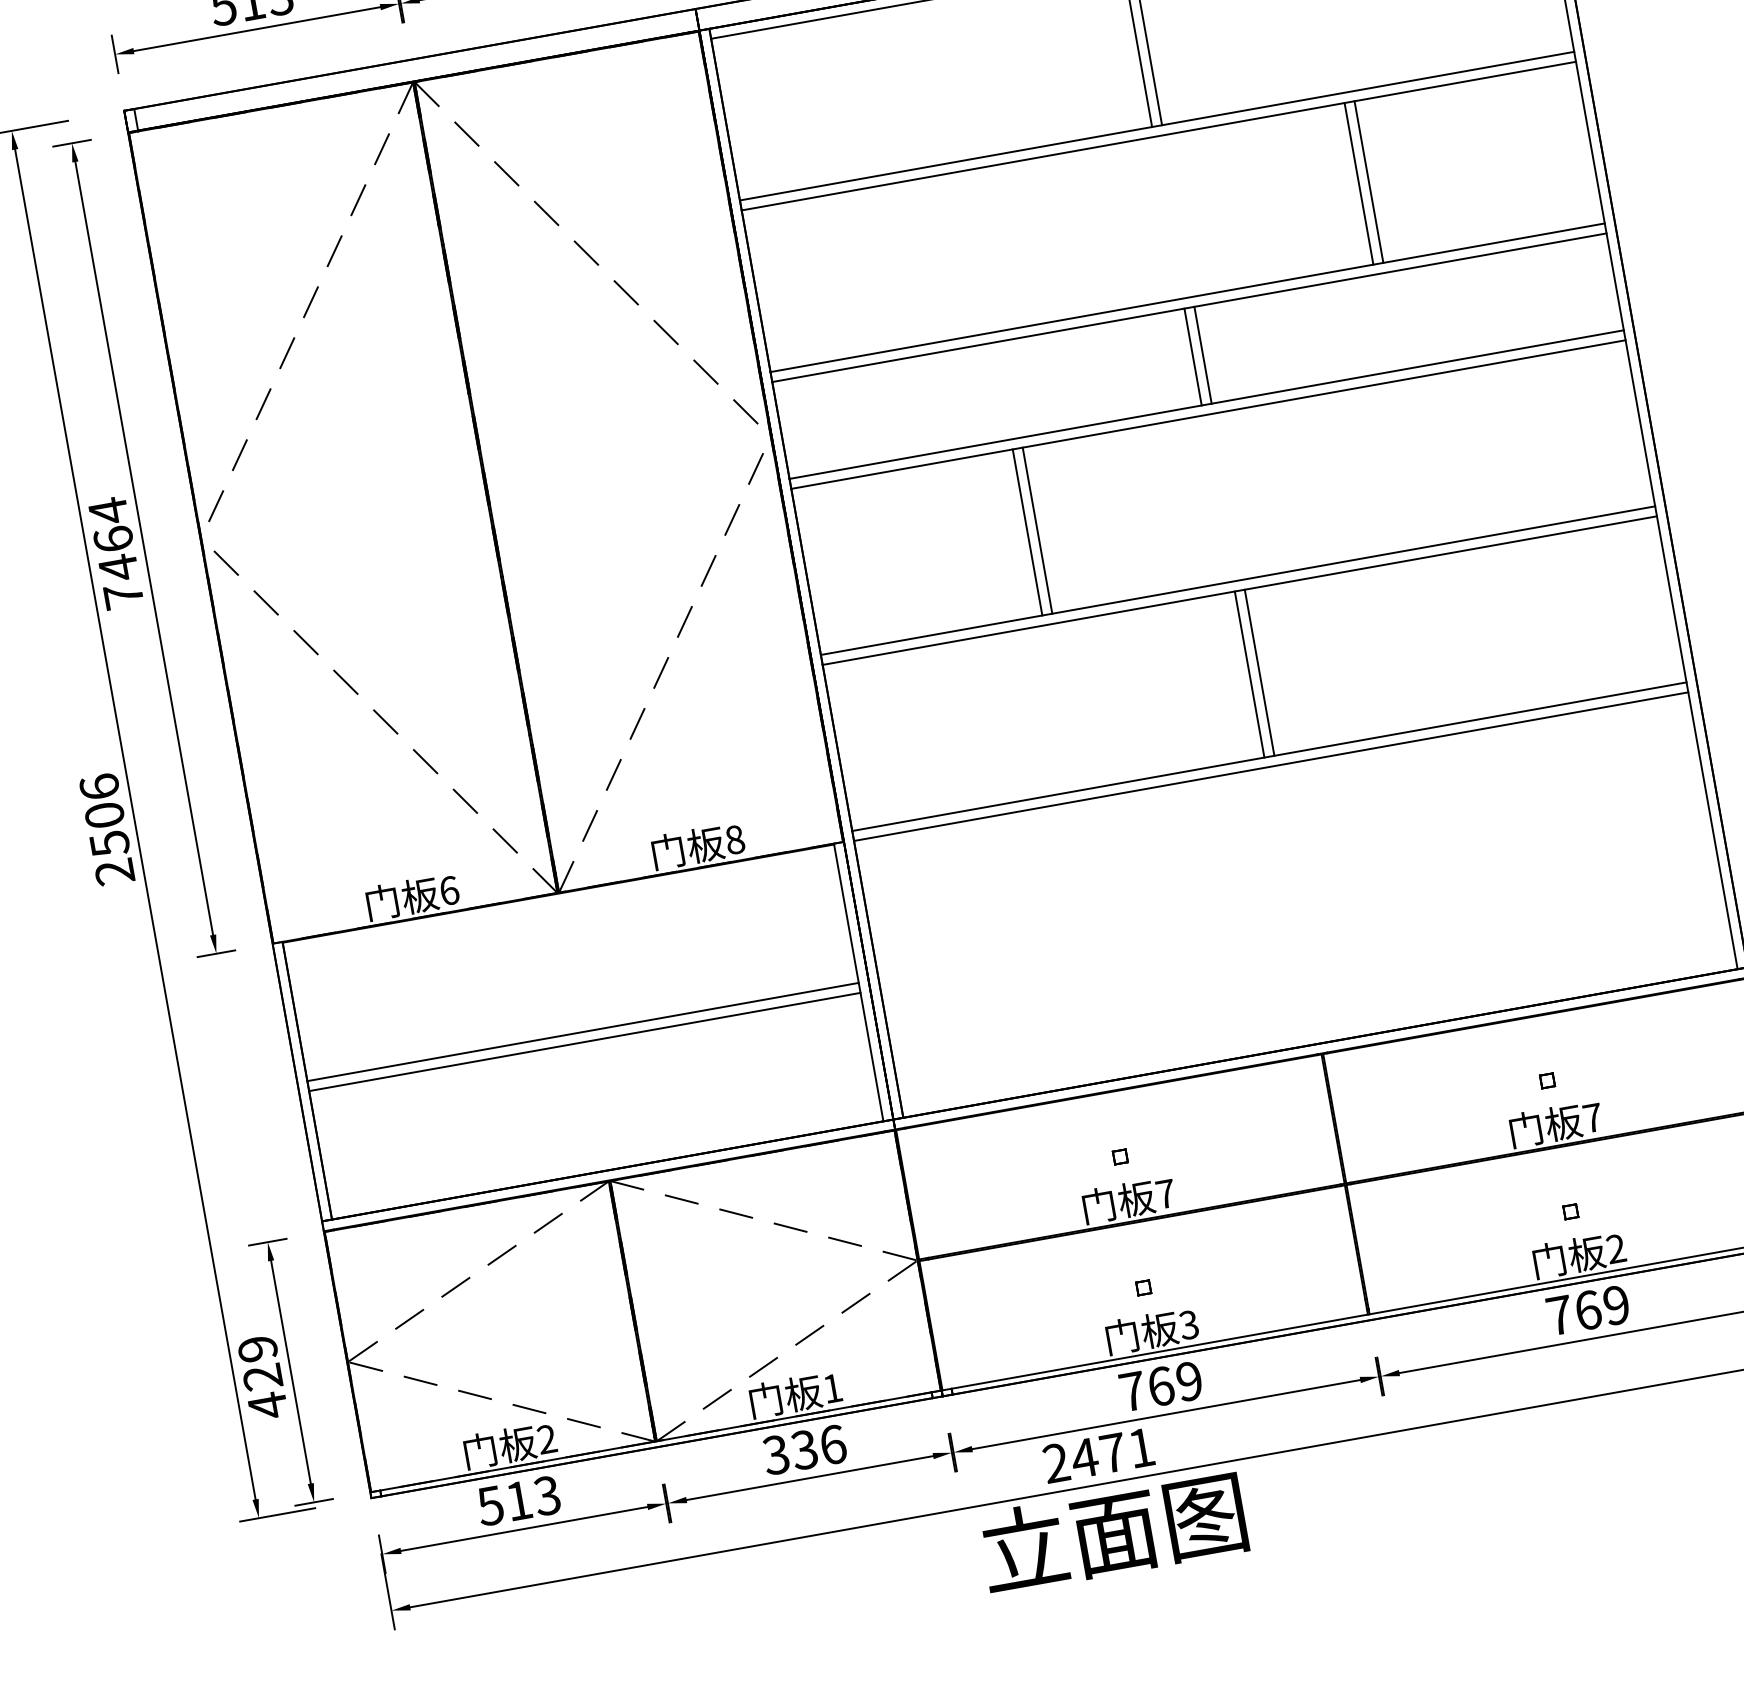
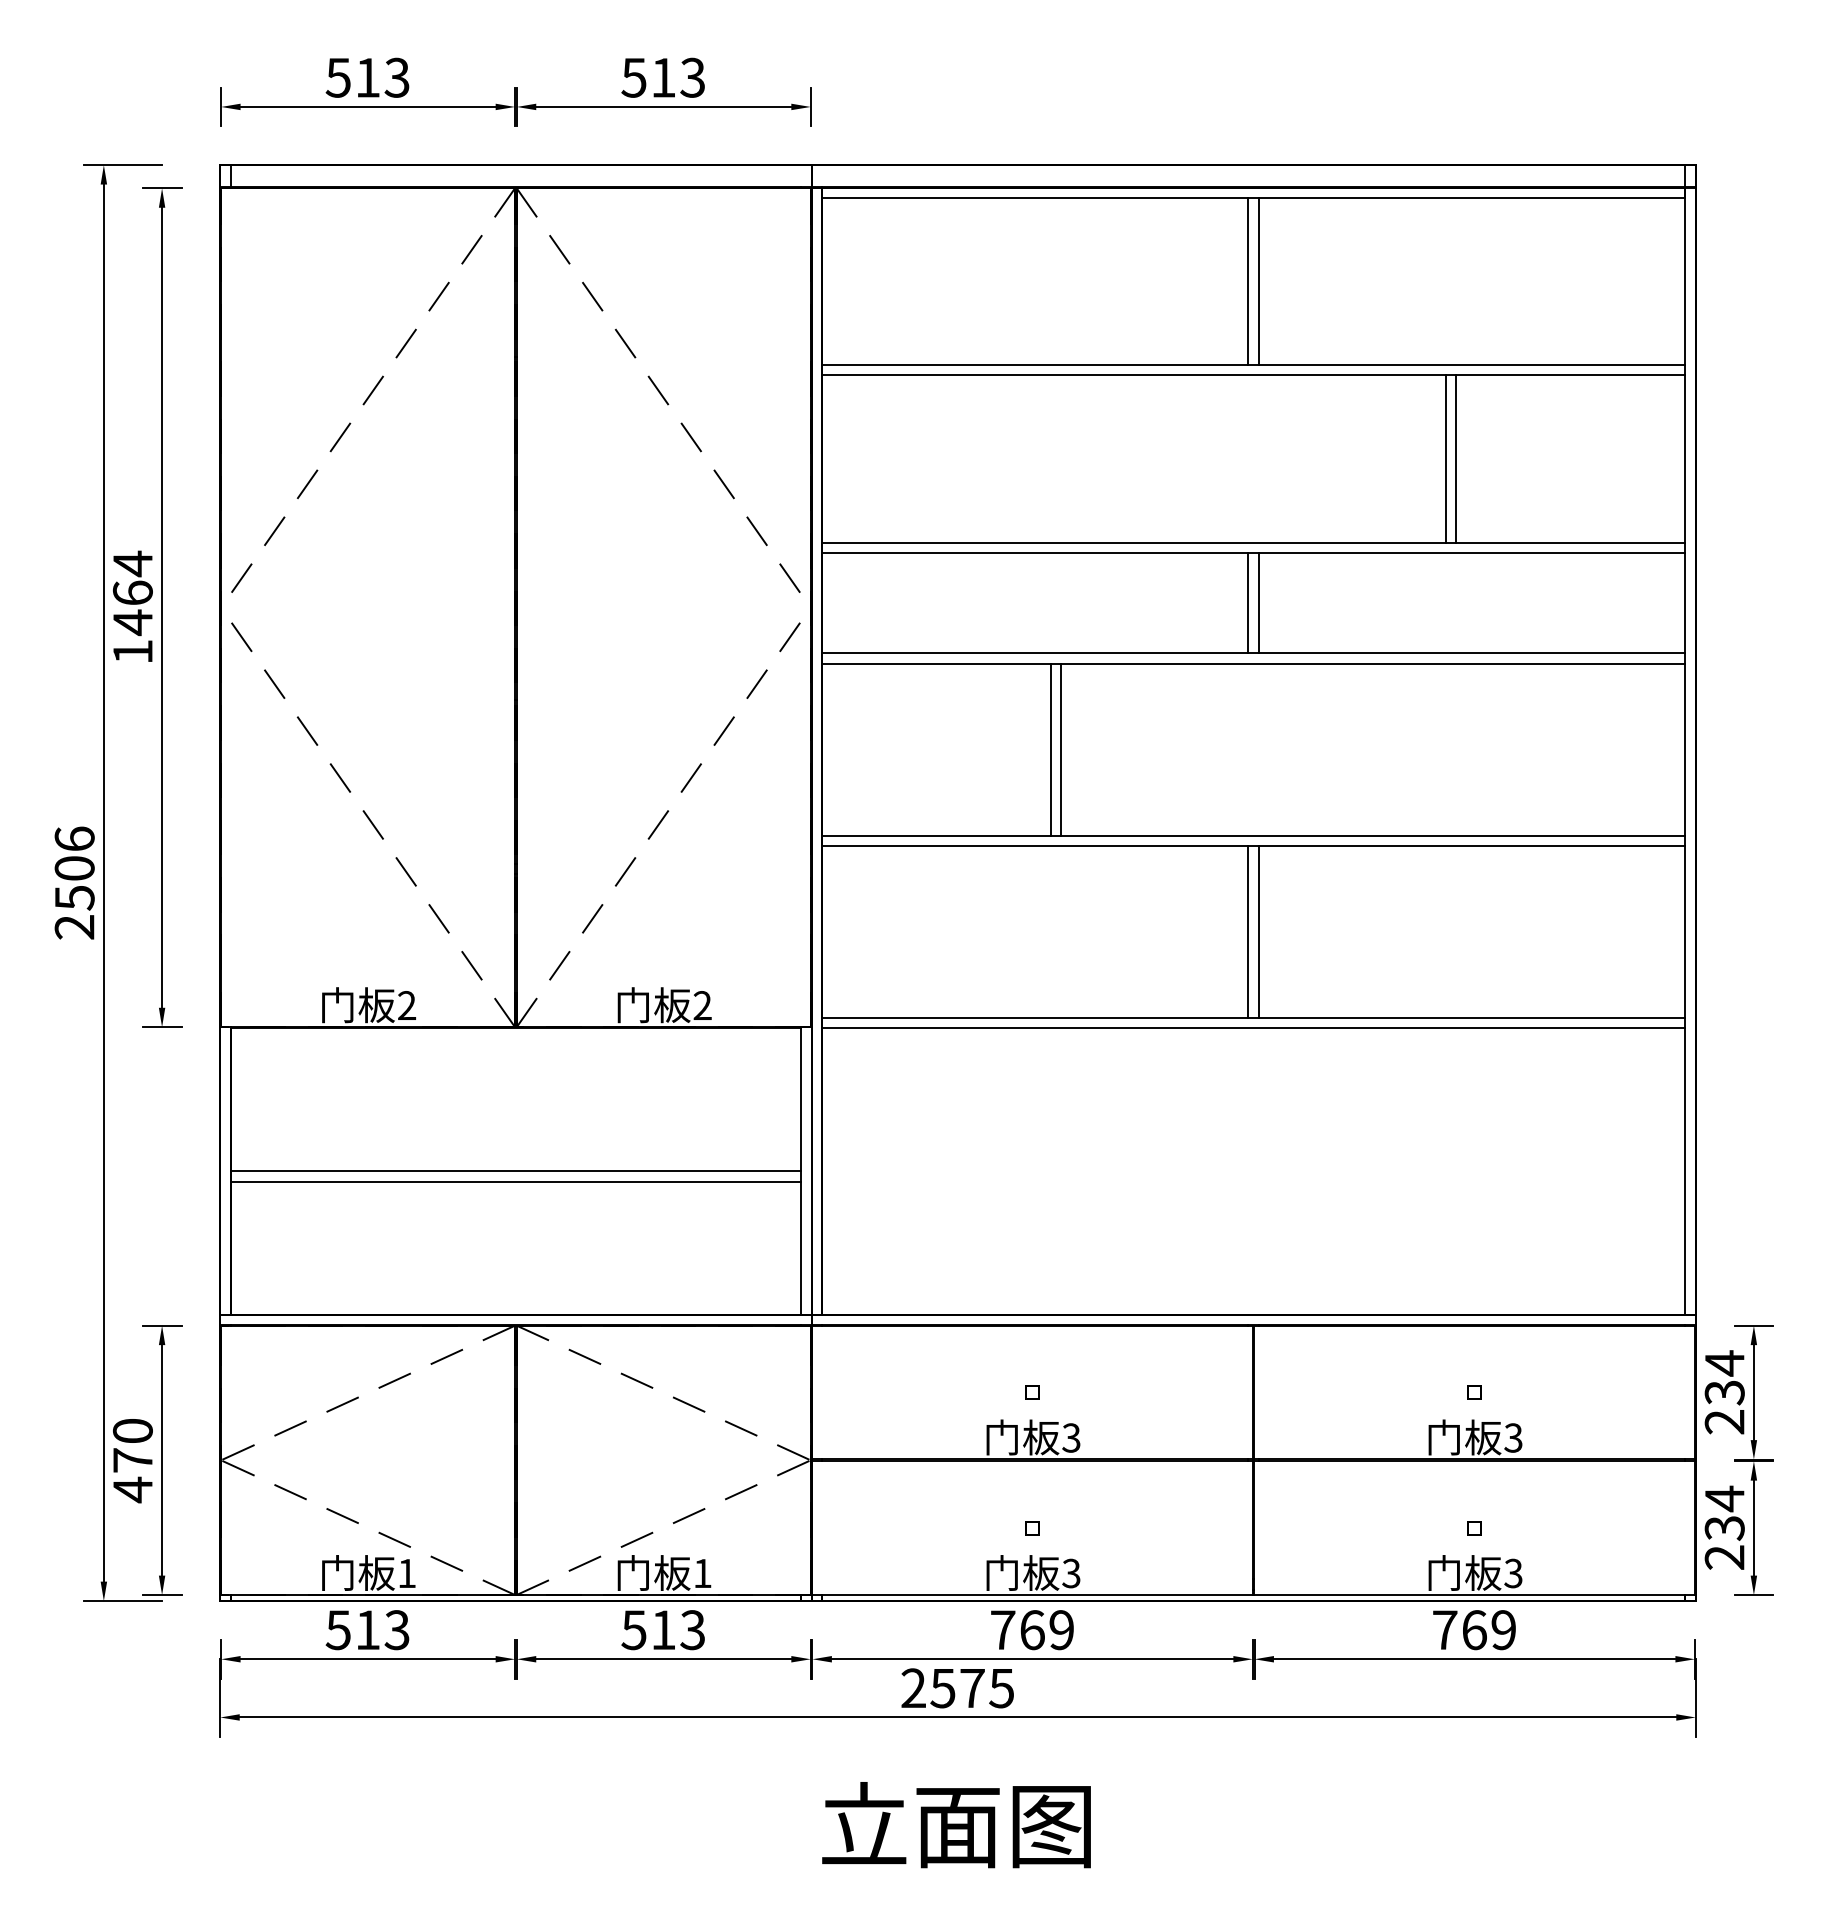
text: (123, 595) -> (132, 651), 7464 -> 1464
text: (734, 839) -> (702, 1005), 8 -> 2
text: (449, 890) -> (407, 1005), 6 -> 2
text: (1592, 1117) -> (1513, 1437), 7 -> 3
text: (1165, 1193) -> (1071, 1437), 7 -> 3
text: (1616, 1248) -> (1513, 1573), 2 -> 3
text: (259, 1362) -> (132, 1445), 429 -> 470
text: (547, 1438) -> (407, 1572), 2 -> 1
text: (804, 1450) -> (663, 1630), 336 -> 513
text: (1112, 1453) -> (971, 1688), 2471 -> 2575
text: (1113, 1532) -> (956, 1825), moved

